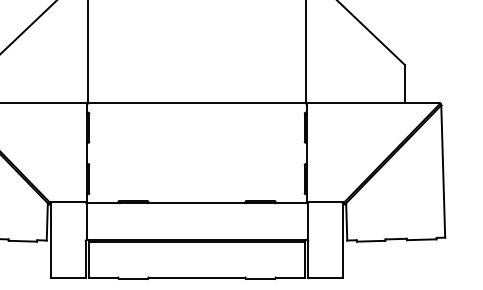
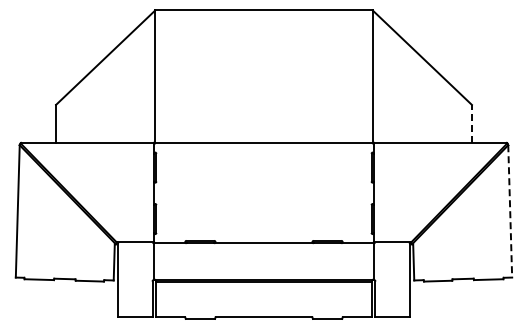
line: (404, 83) -> (471, 123), solid -> dashed
line: (443, 171) -> (510, 211), solid -> dashed

